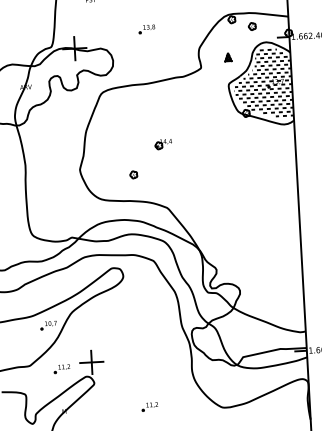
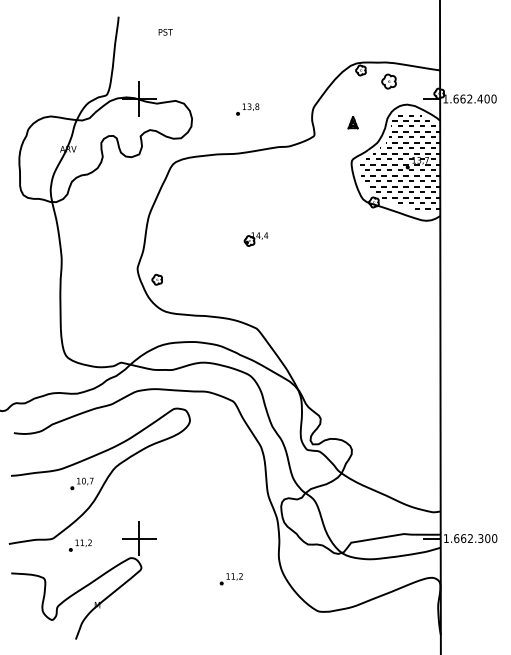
part: (251, 26) -> (388, 81), size x1.4
part: (146, 29) -> (247, 109), moved
part: (133, 174) -> (156, 279), moved
part: (61, 369) -> (79, 545), moved
part: (149, 407) -> (230, 579), moved

